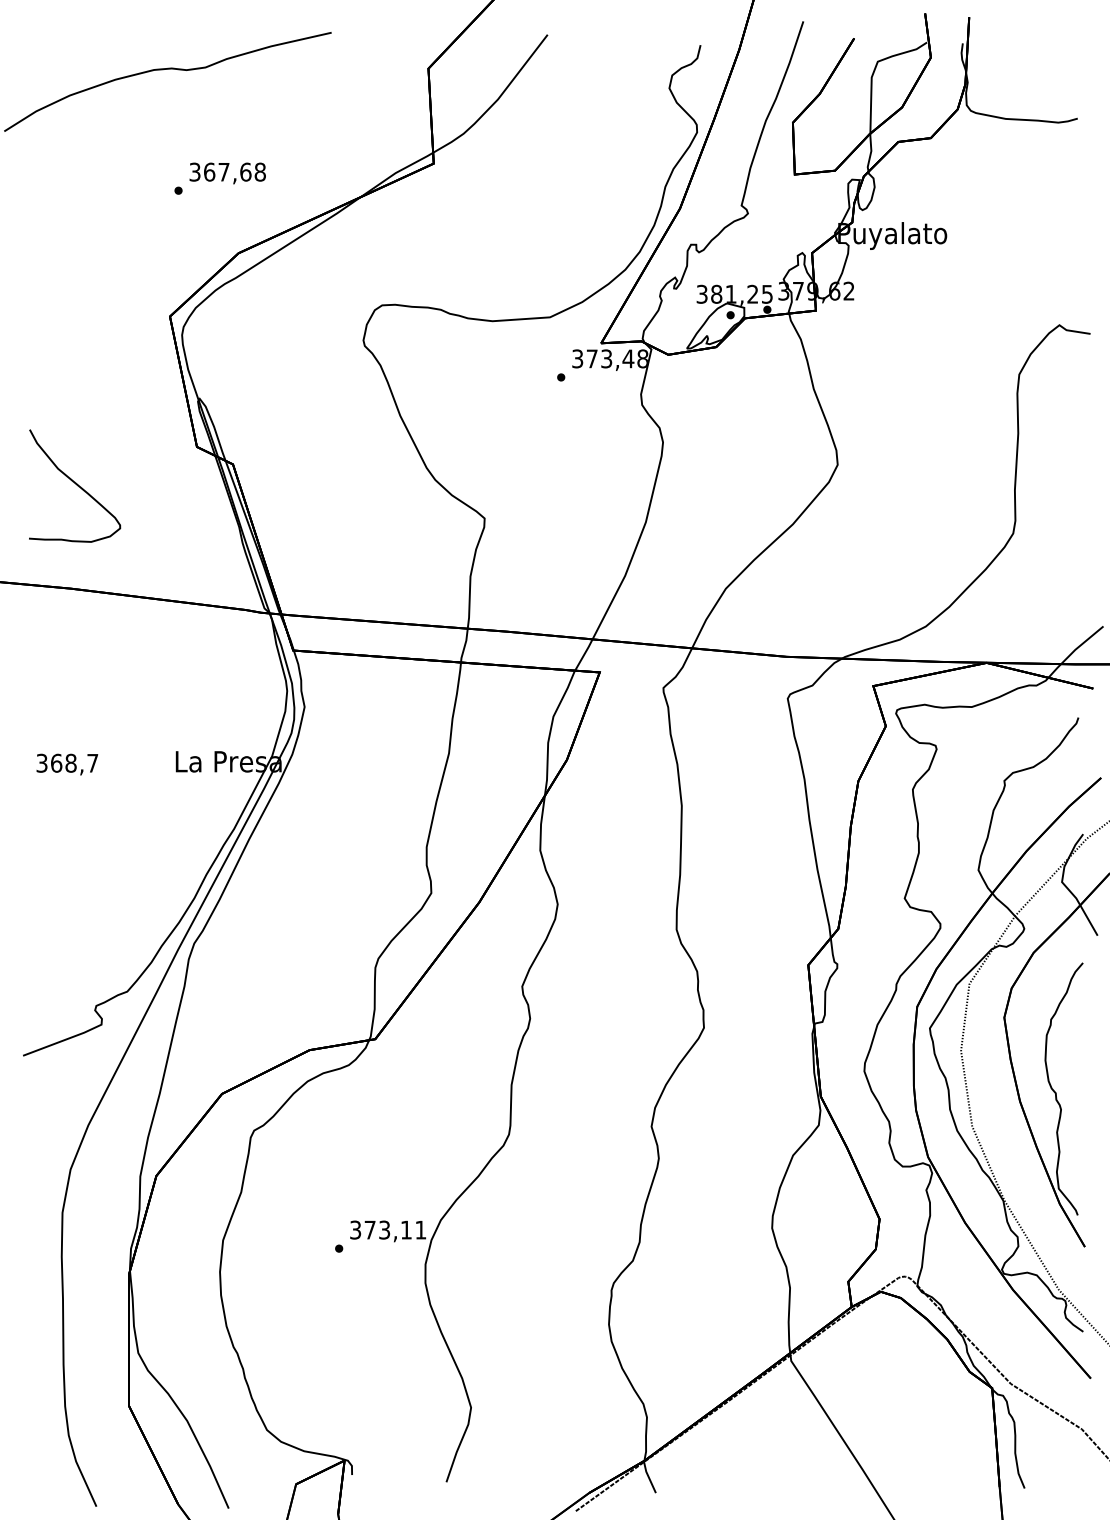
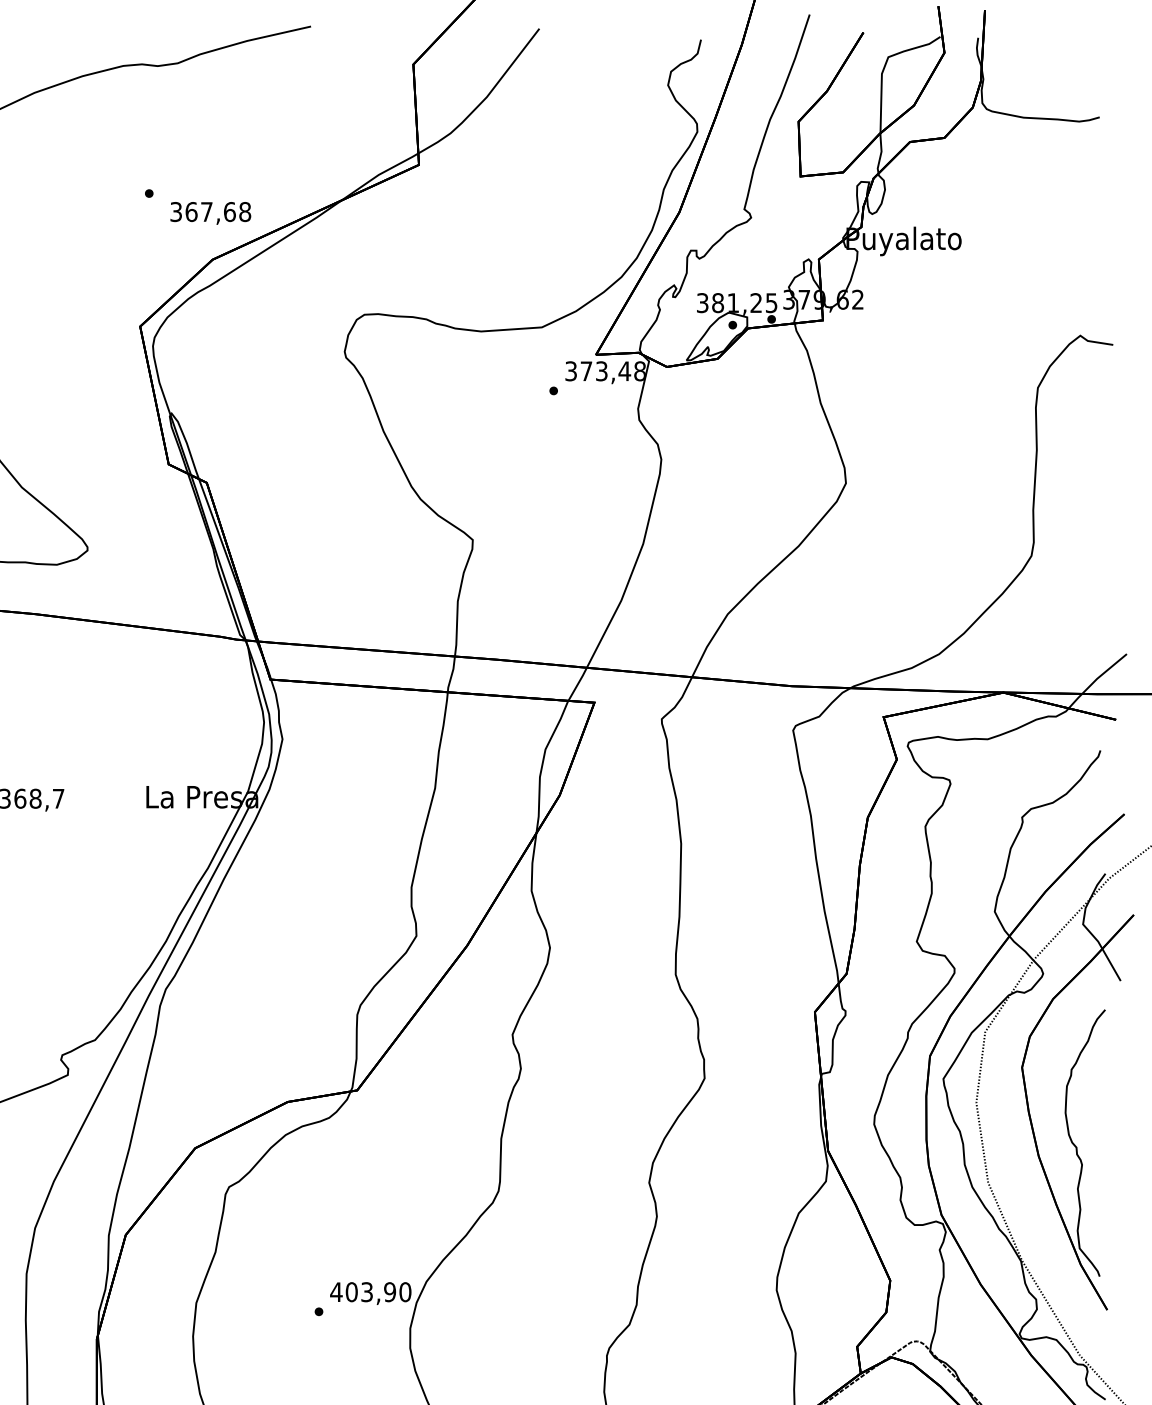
text: (227, 173) -> (210, 213), moved
text: (387, 1229) -> (370, 1291), 373,11 -> 403,90

